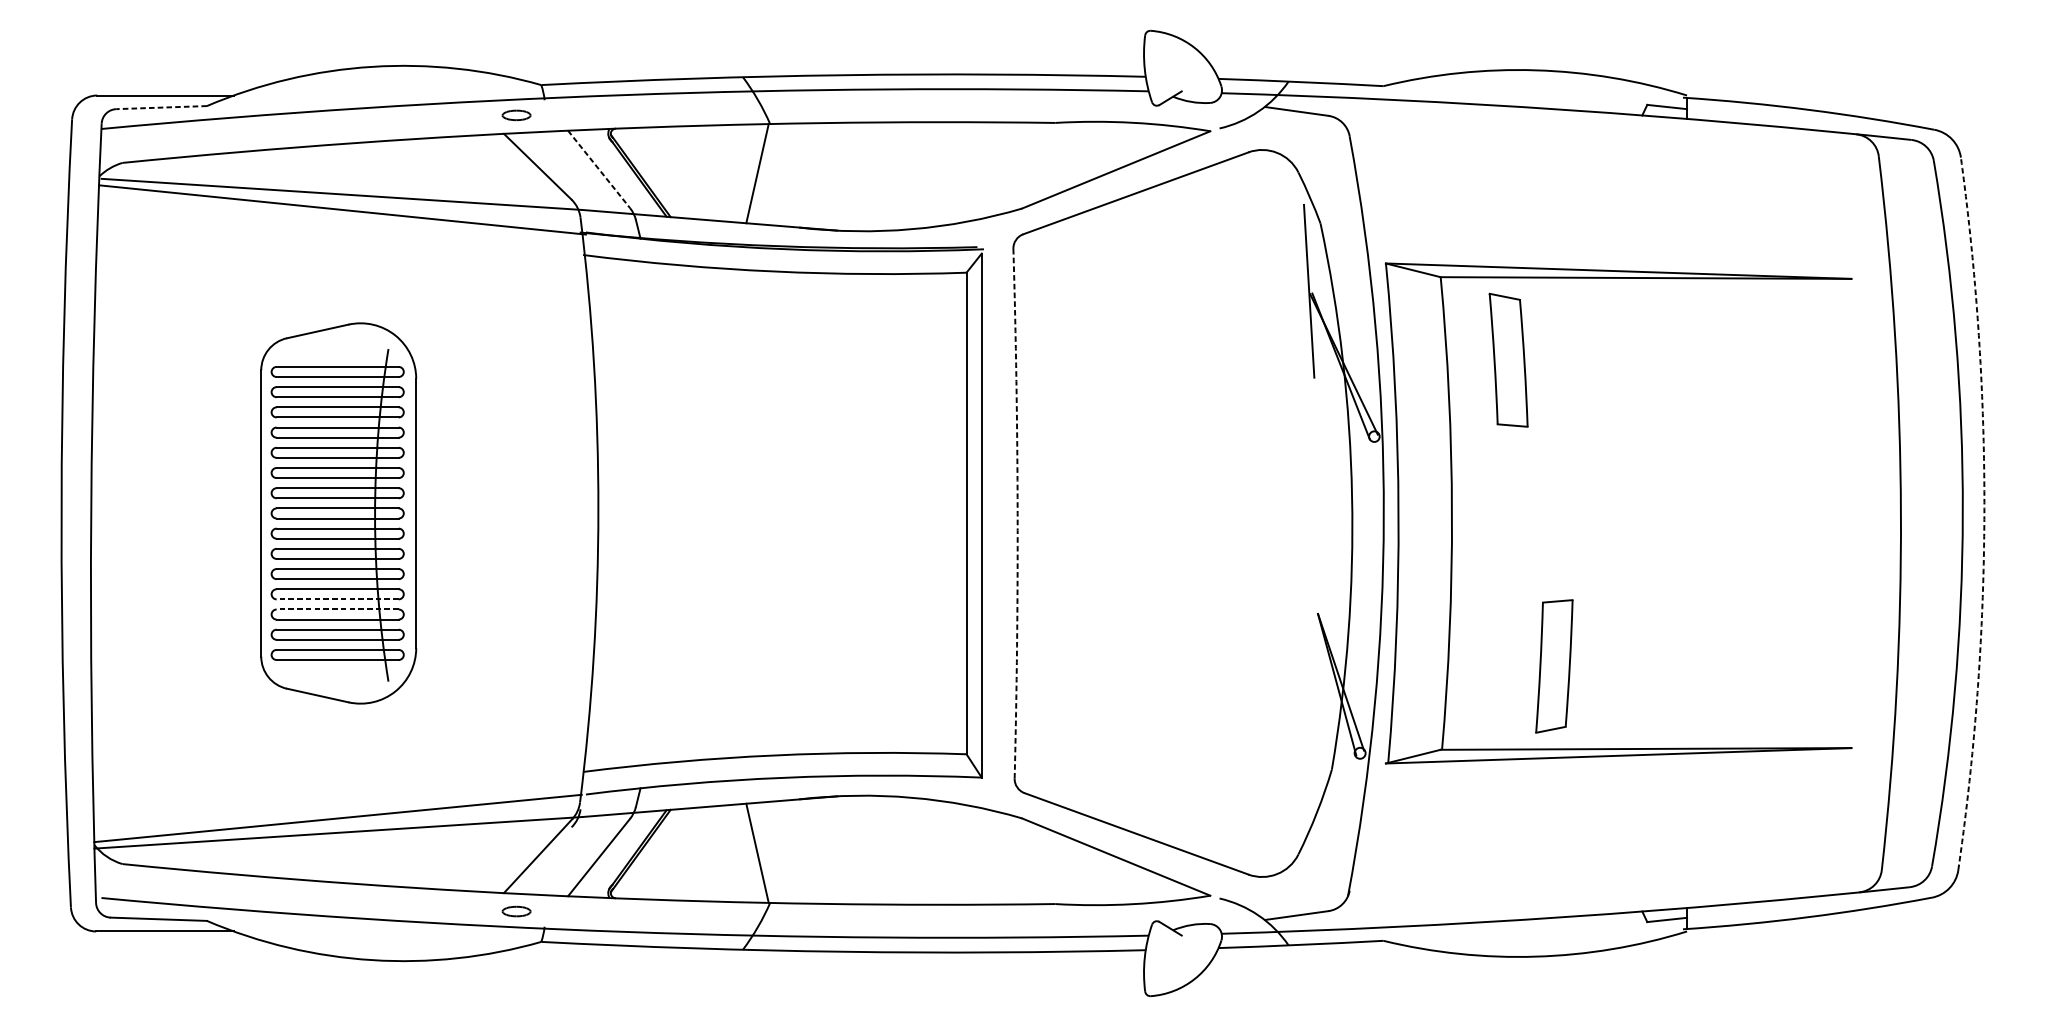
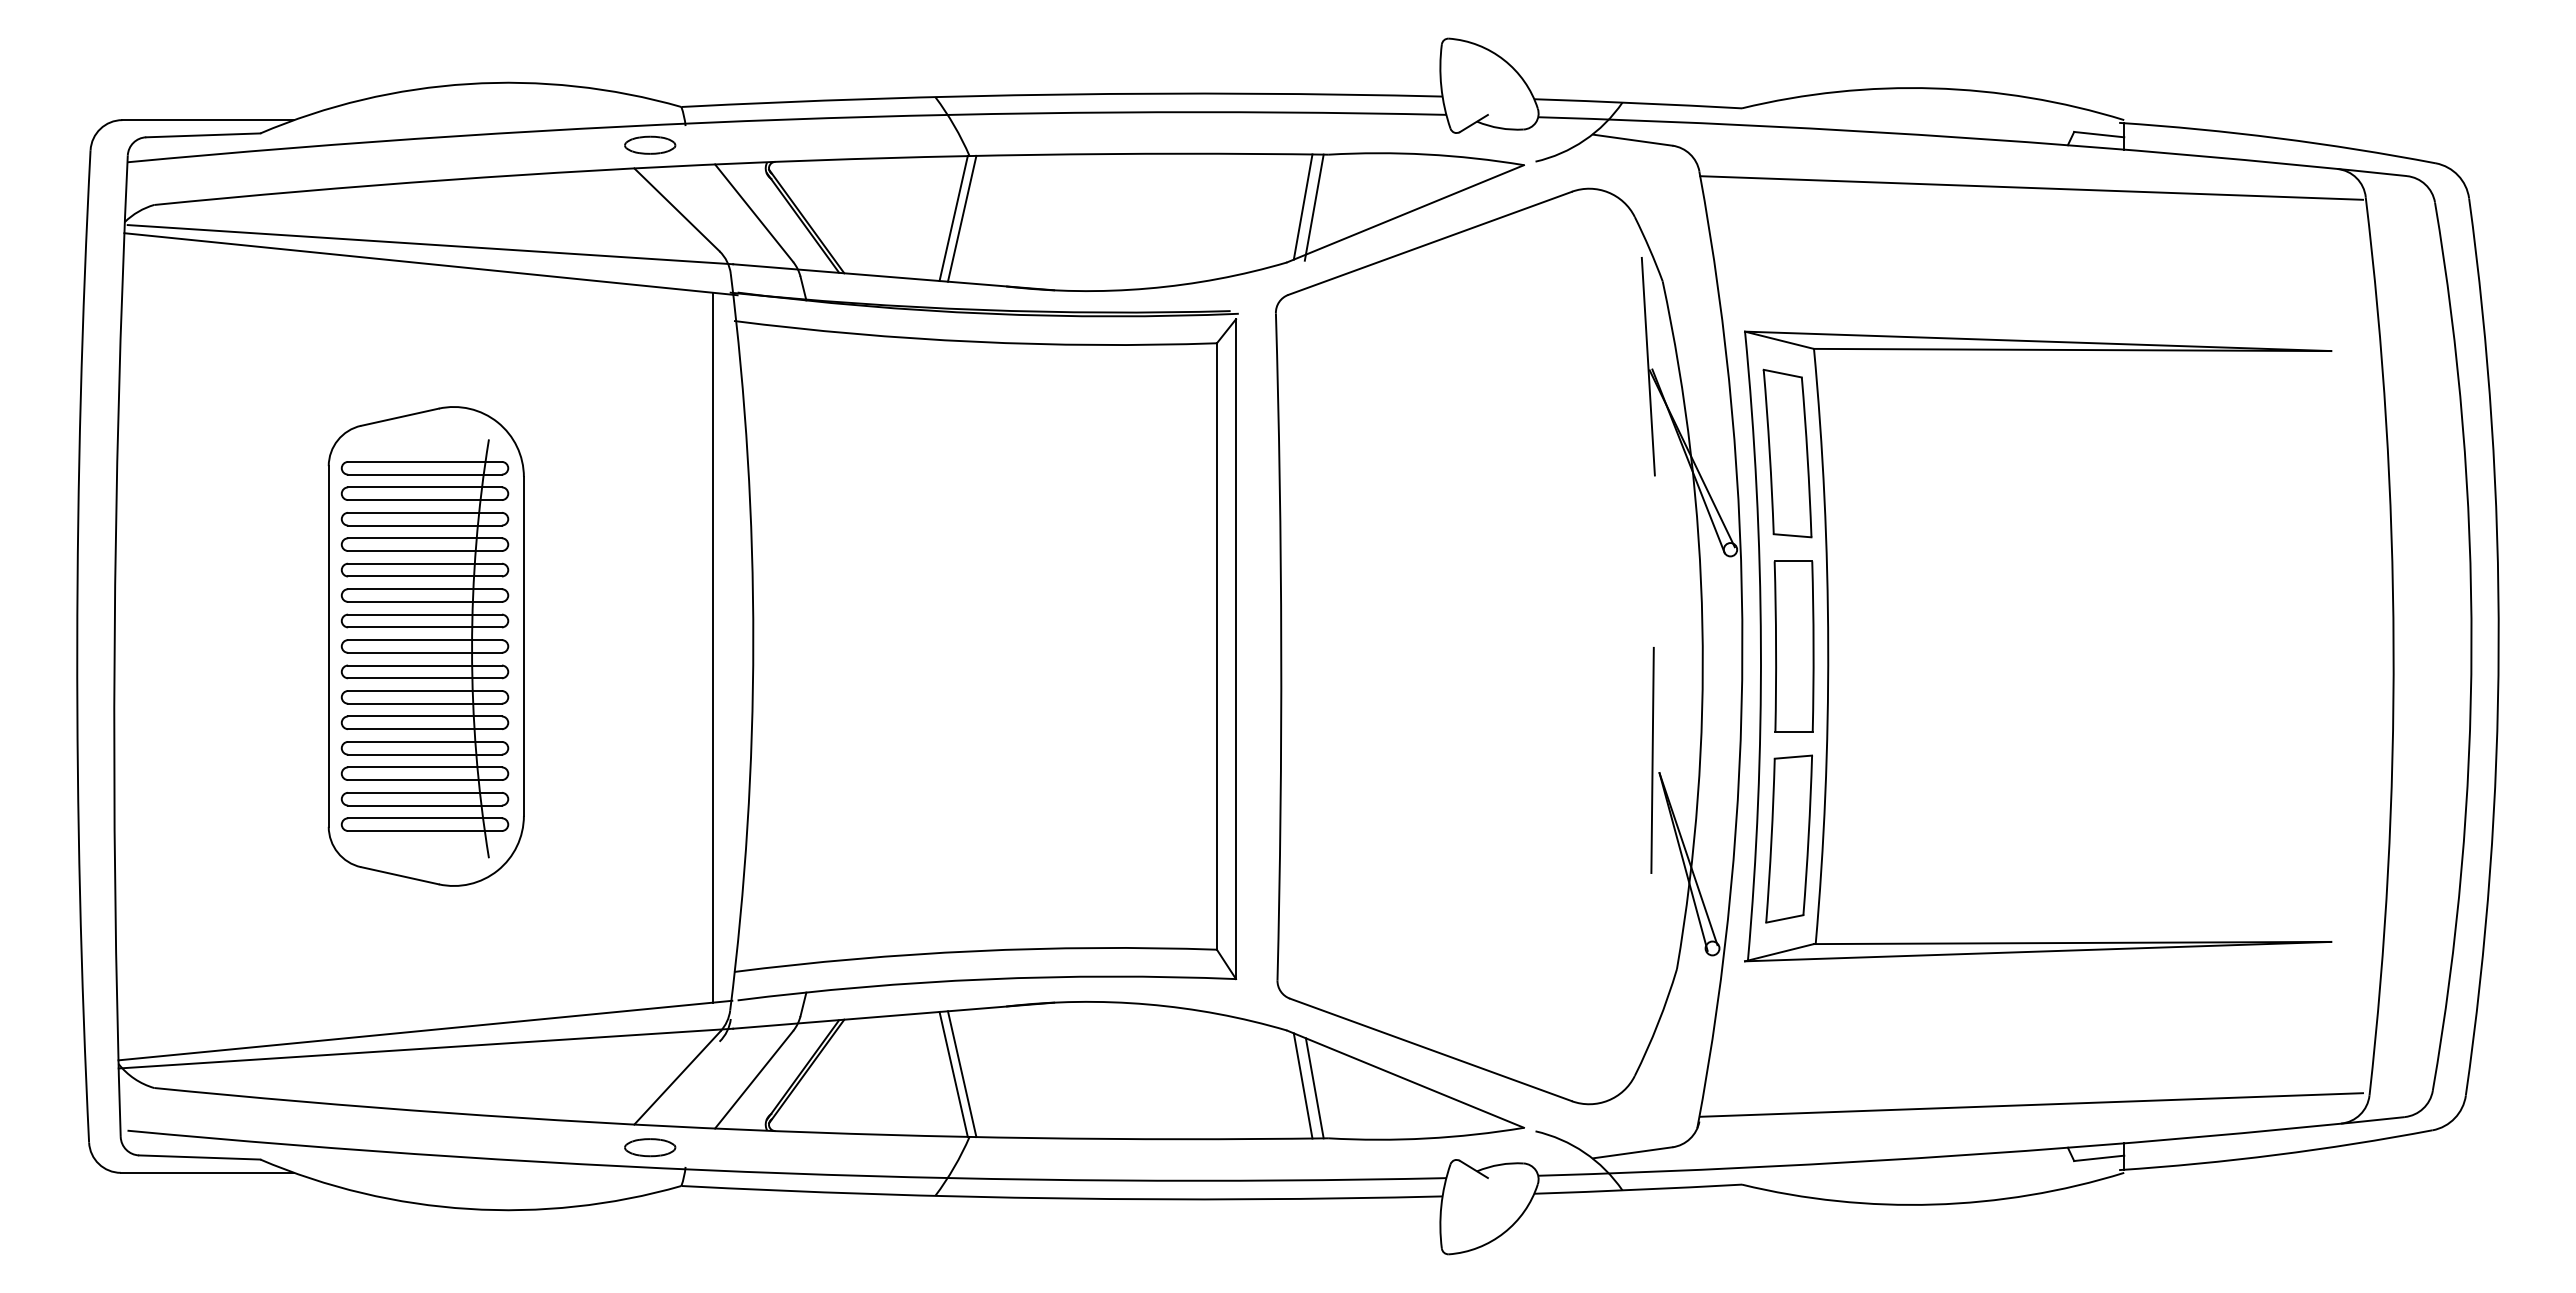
line: (161, 107) -> (202, 135), dashed -> solid
part: (516, 114) -> (650, 144), size x1.43
line: (1613, 149) -> (2031, 187), added
line: (1034, 164) -> (1302, 206), added
line: (1043, 164) -> (1313, 207), added
line: (599, 169) -> (754, 213), dashed -> solid
line: (763, 173) -> (961, 218), added
part: (1508, 360) -> (1787, 453), moved
arc: (1017, 513) -> (1281, 646), dashed -> solid
part: (1424, 513) -> (1793, 646), added
line: (566, 514) -> (713, 647), added
arc: (1984, 514) -> (2498, 647), dashed -> solid
line: (338, 599) -> (425, 754), dashed -> solid
line: (1312, 604) -> (1652, 760), added
line: (338, 609) -> (425, 767), dashed -> solid
part: (1553, 665) -> (1788, 838), moved
line: (763, 853) -> (961, 1074), added
line: (1034, 862) -> (1302, 1085), added
line: (1044, 864) -> (1314, 1088), added
line: (1613, 877) -> (2031, 1104), added
part: (516, 911) -> (650, 1147), size x1.43

